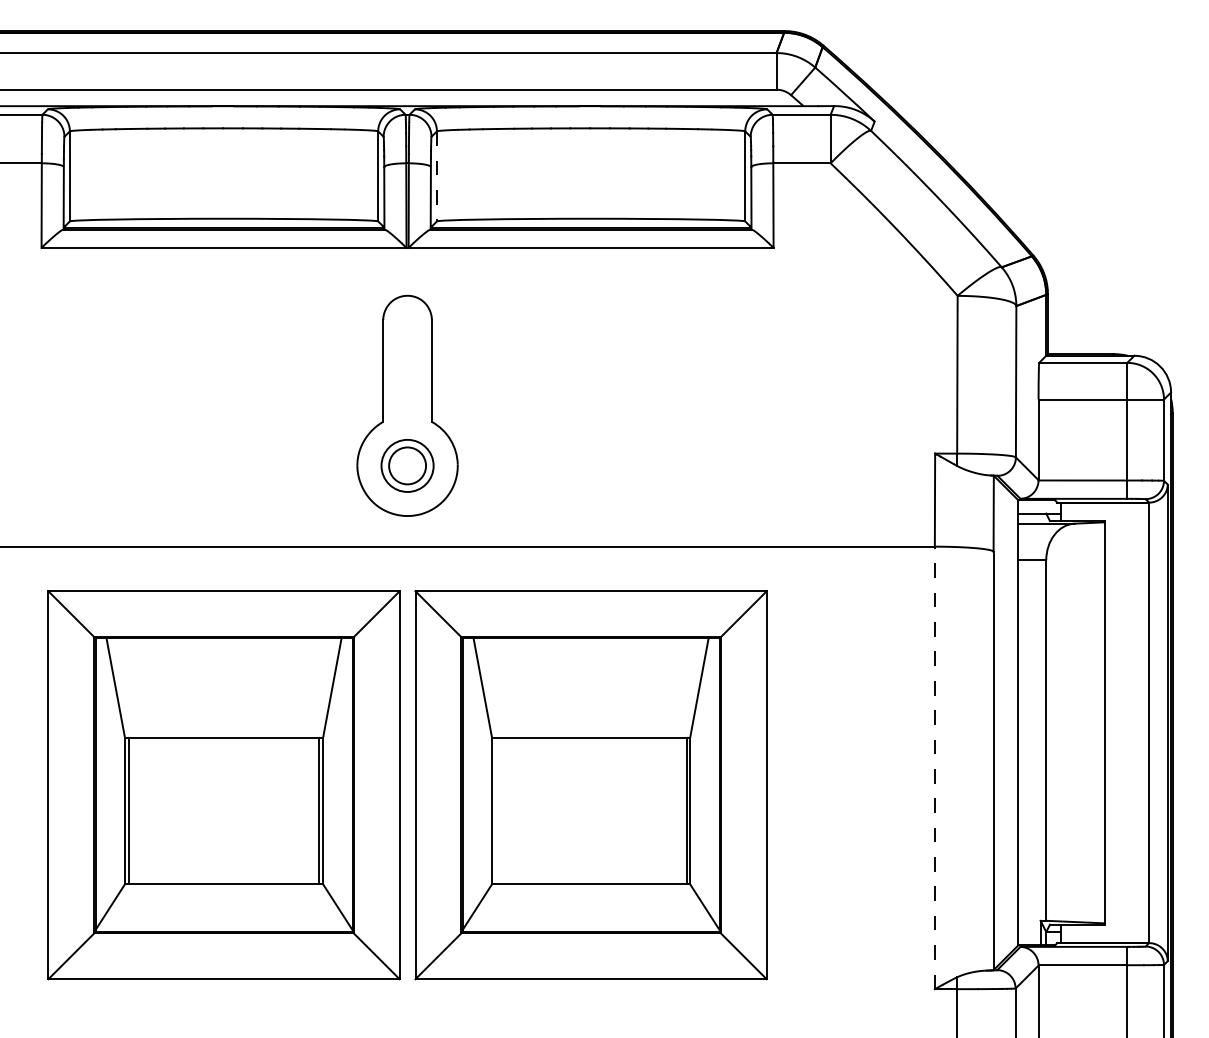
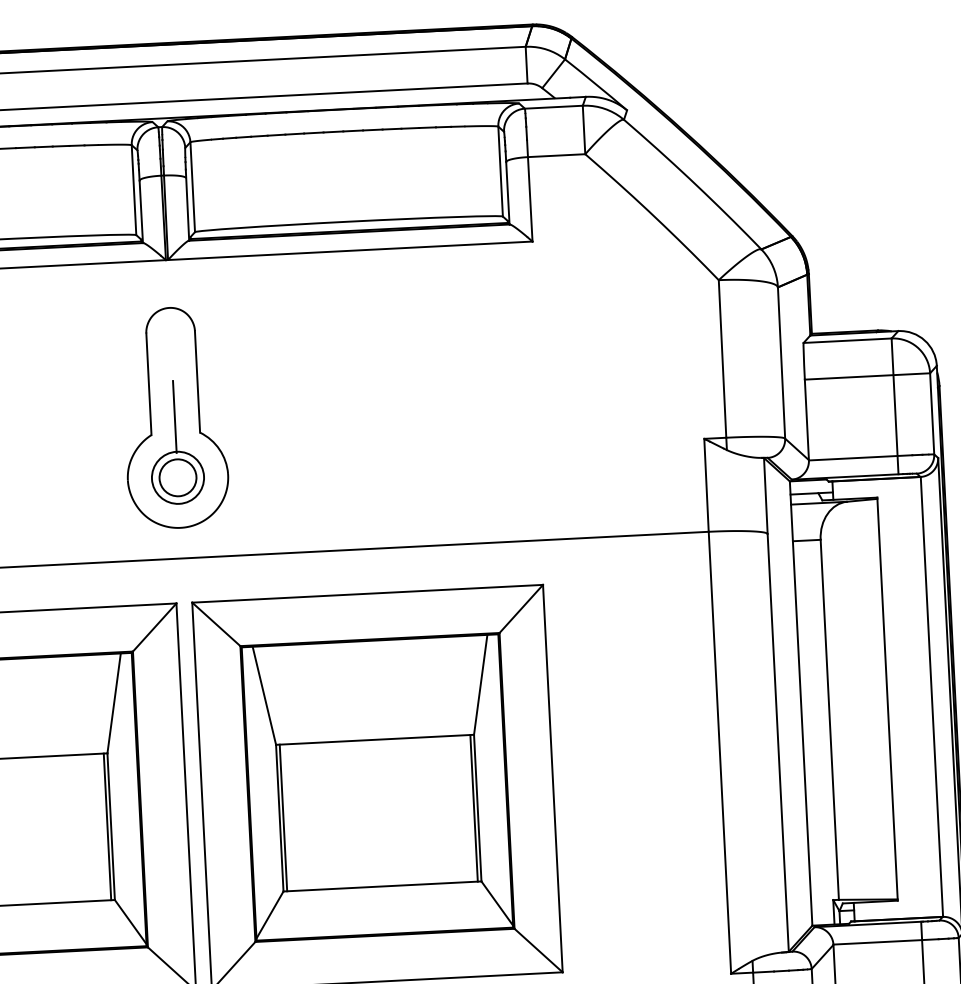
line: (436, 176) -> (192, 187), dashed -> solid
line: (407, 404) -> (174, 416), added
line: (934, 767) -> (719, 752), dashed -> solid
line: (495, 810) -> (283, 817), added

